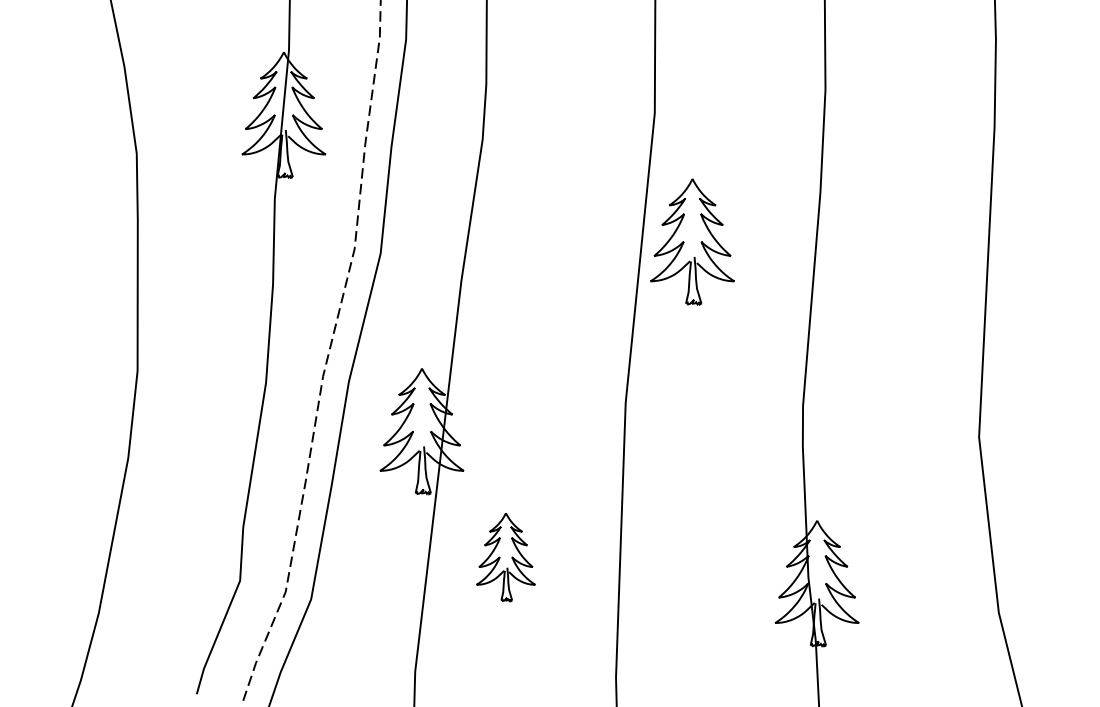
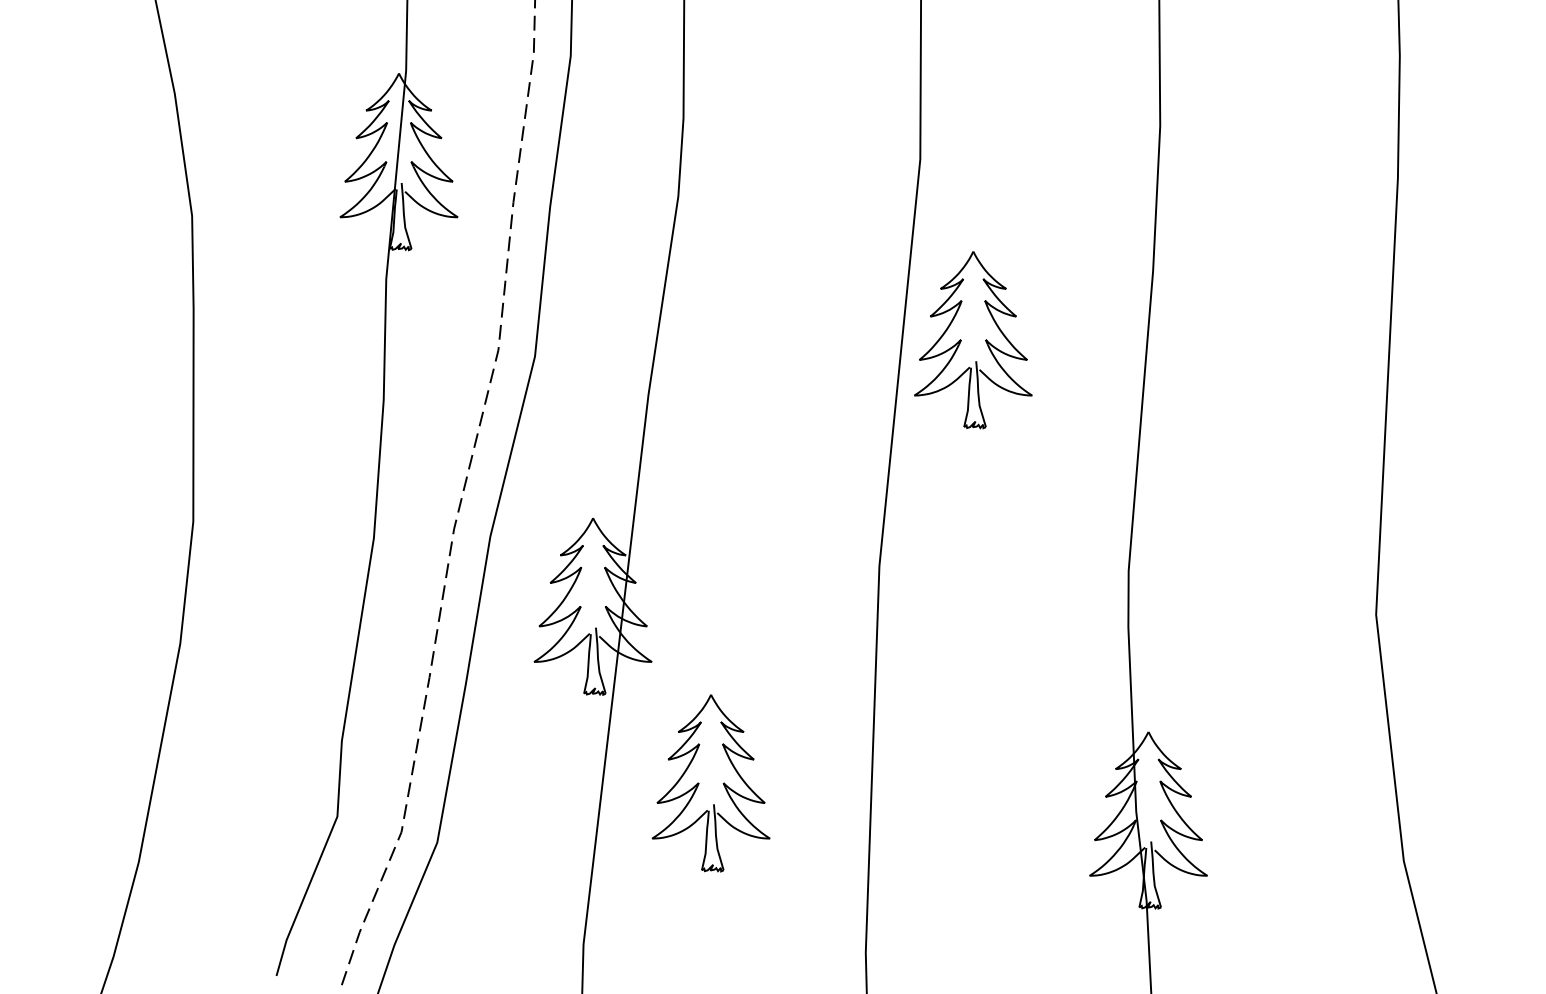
part: (505, 557) -> (710, 783), size x1.43

